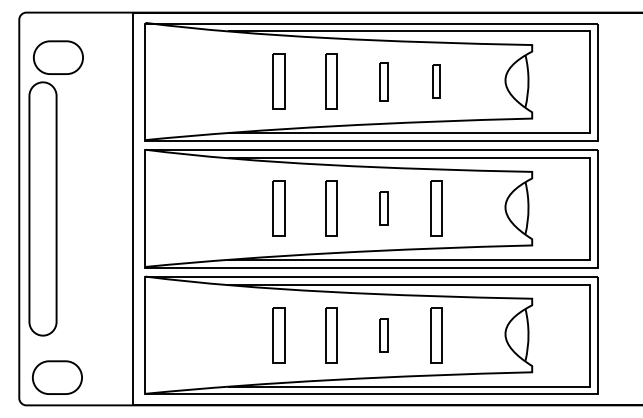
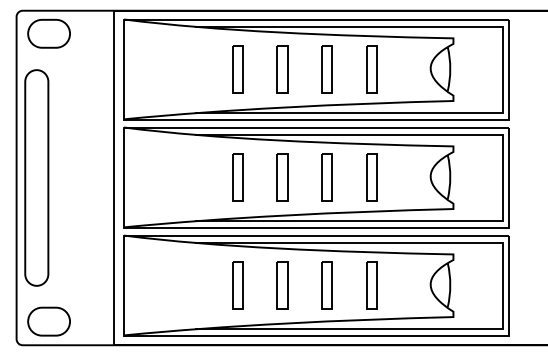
part: (58, 57) -> (49, 33), moved
part: (383, 81) -> (326, 69), size x1.43
part: (436, 81) -> (371, 69), size x1.67
part: (383, 208) -> (326, 177), size x1.67
part: (383, 335) -> (326, 285), size x1.67

